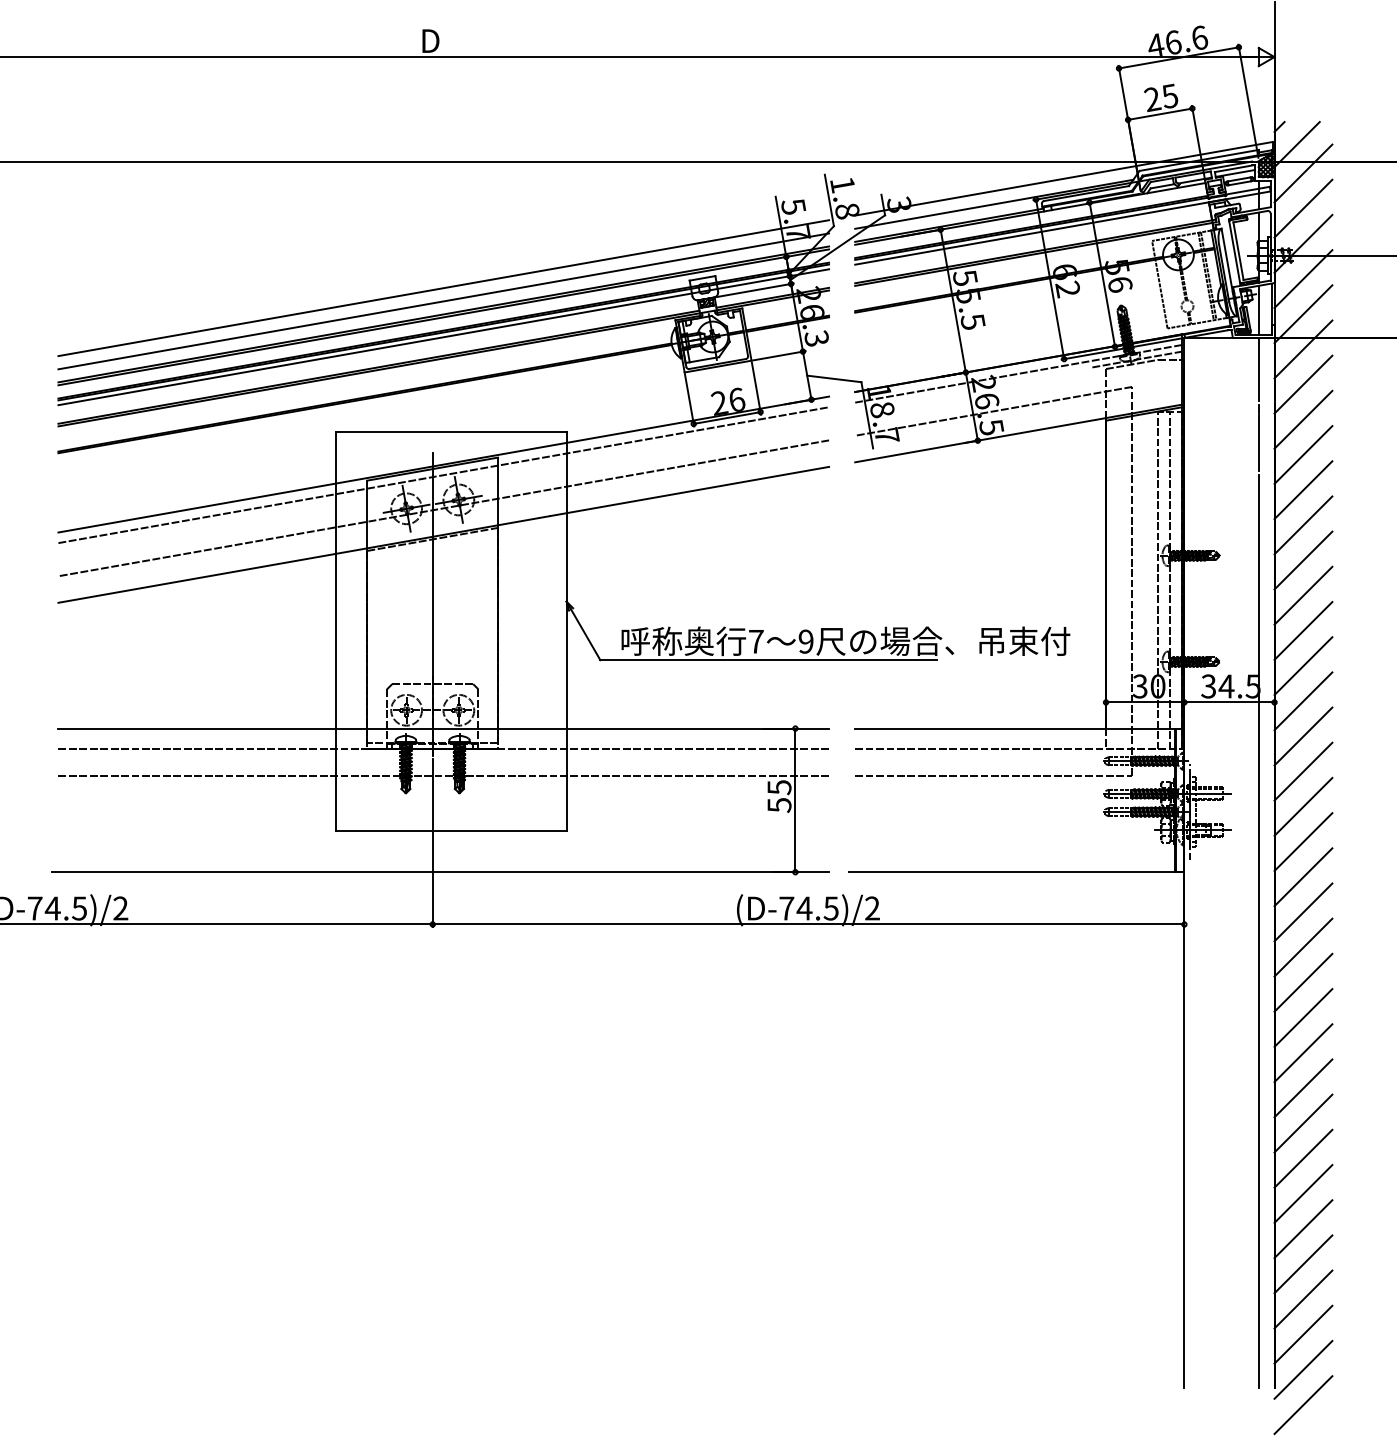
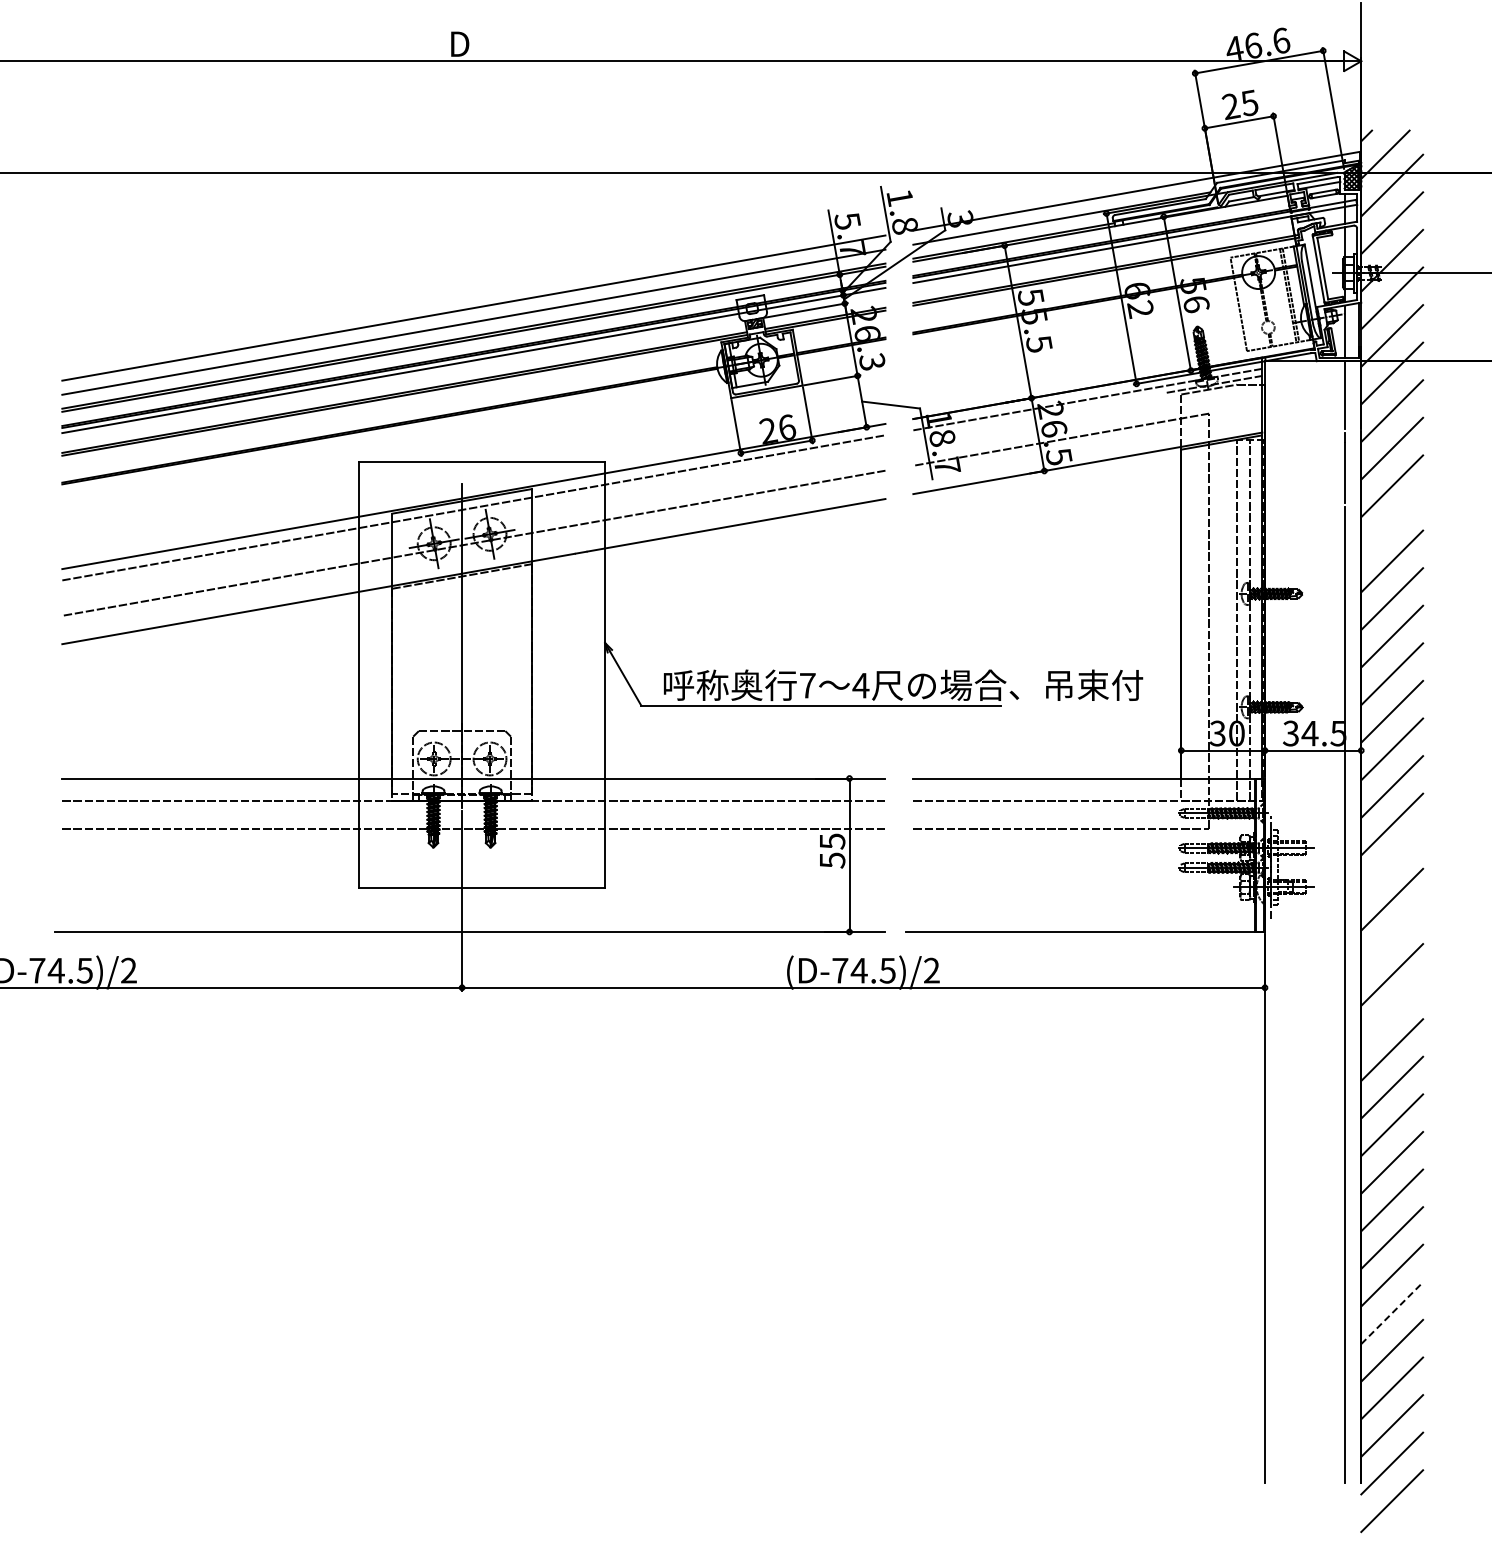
line: (1303, 489) -> (1392, 523), removed
text: (805, 641) -> (860, 685), 9 -> 4
line: (1303, 807) -> (1392, 862), removed
line: (1303, 877) -> (1392, 937), removed
line: (1303, 947) -> (1392, 1012), removed
line: (1303, 1229) -> (1392, 1313), solid -> dashed

